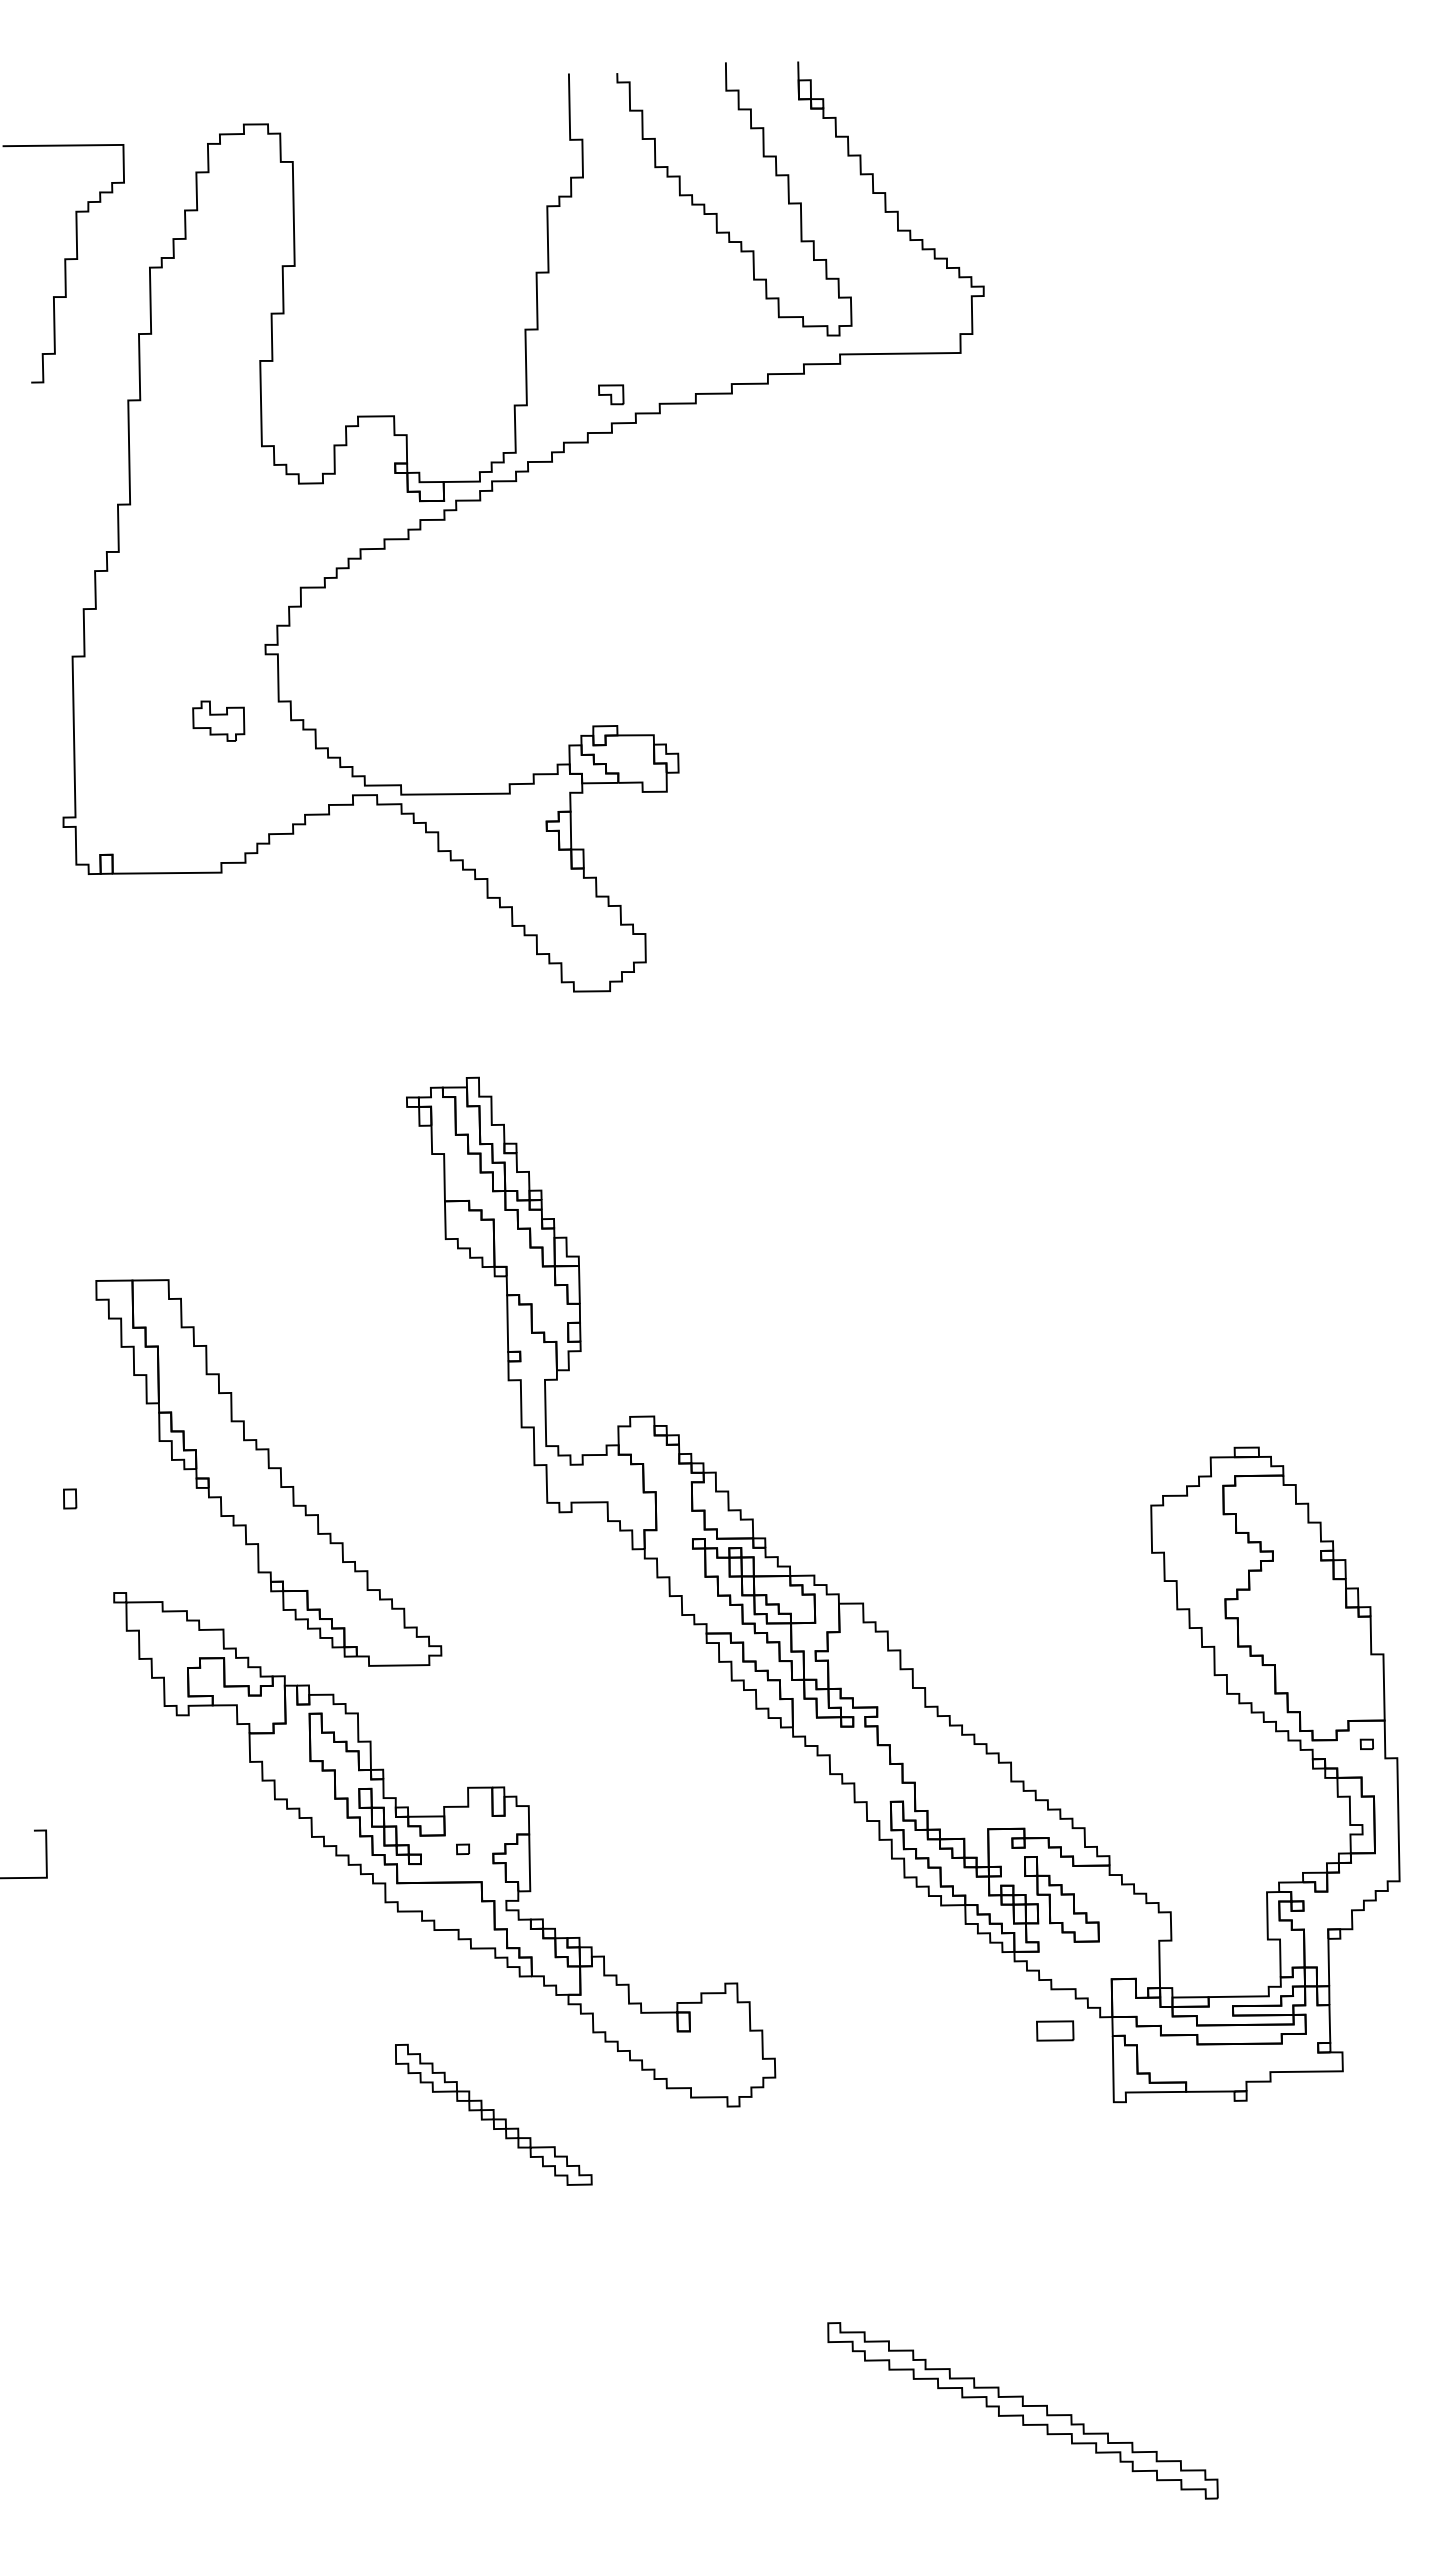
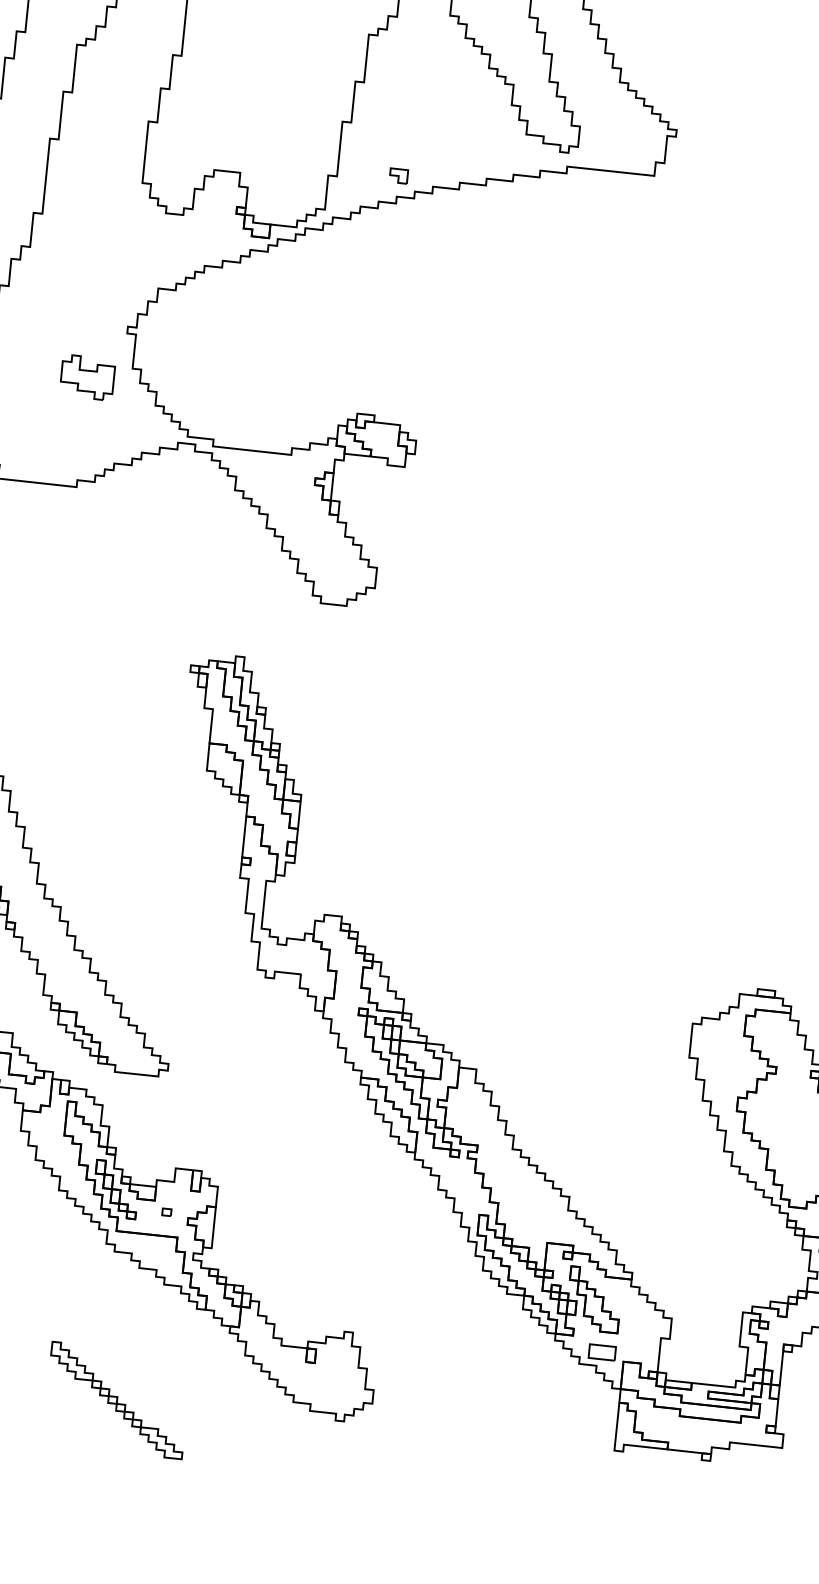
part: (218, 721) -> (87, 377), size x1.43
part: (1055, 2030) -> (602, 1352), moved
part: (493, 2114) -> (116, 1400), moved

